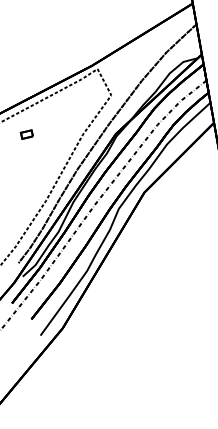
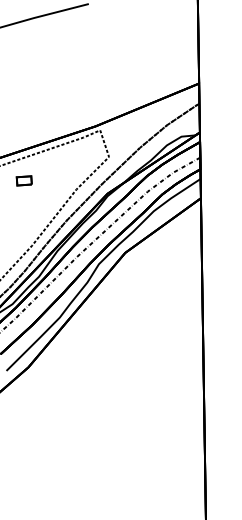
part: (26, 134) -> (23, 180), size x1.4

